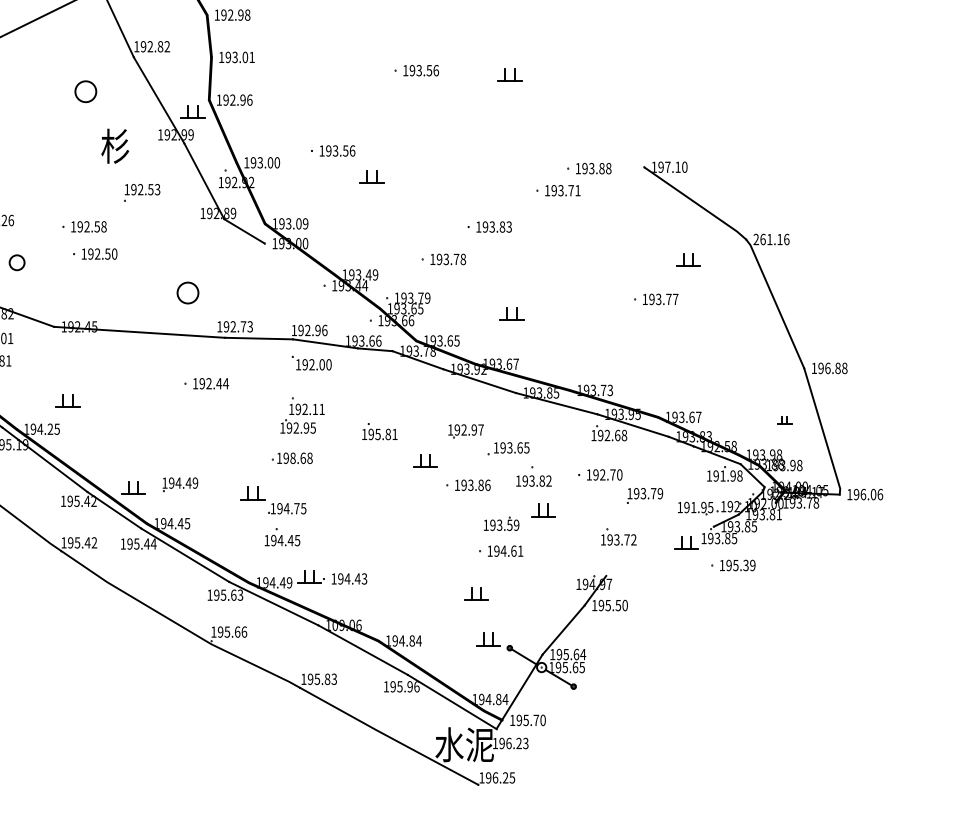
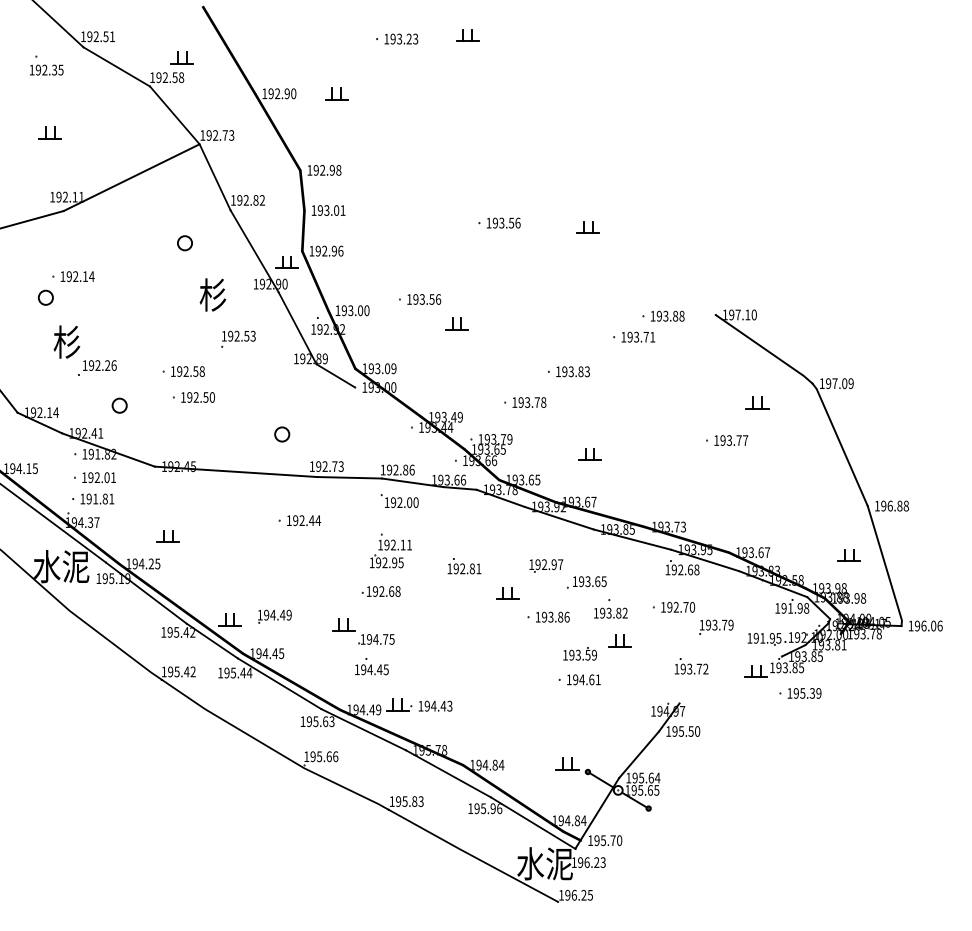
part: (85, 92) -> (184, 243), size x0.71
text: (190, 135) -> (284, 284), 192.99 -> 192.90
text: (771, 239) -> (836, 383), 261.16 -> 197.09
part: (188, 293) -> (282, 434), size x0.71
text: (317, 329) -> (405, 469), 192.96 -> 192.86
part: (783, 420) -> (848, 555), size x1.67
text: (377, 434) -> (462, 568), 195.81 -> 192.81
text: (292, 458) -> (381, 591), 198.68 -> 192.68
part: (475, 592) -> (555, 719), removed
text: (347, 624) -> (433, 749), 109.06 -> 195.78

